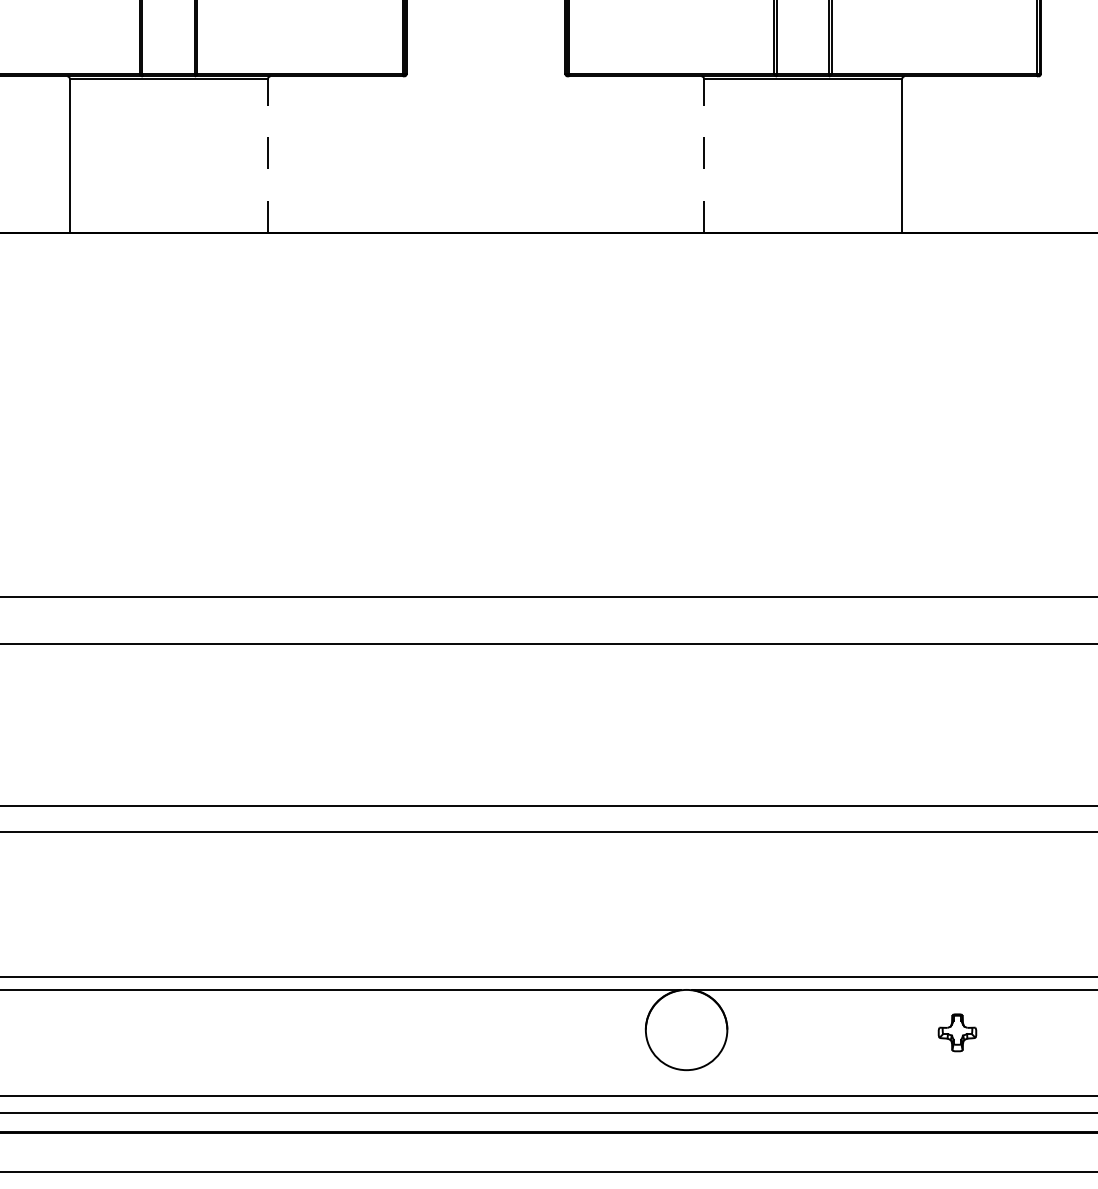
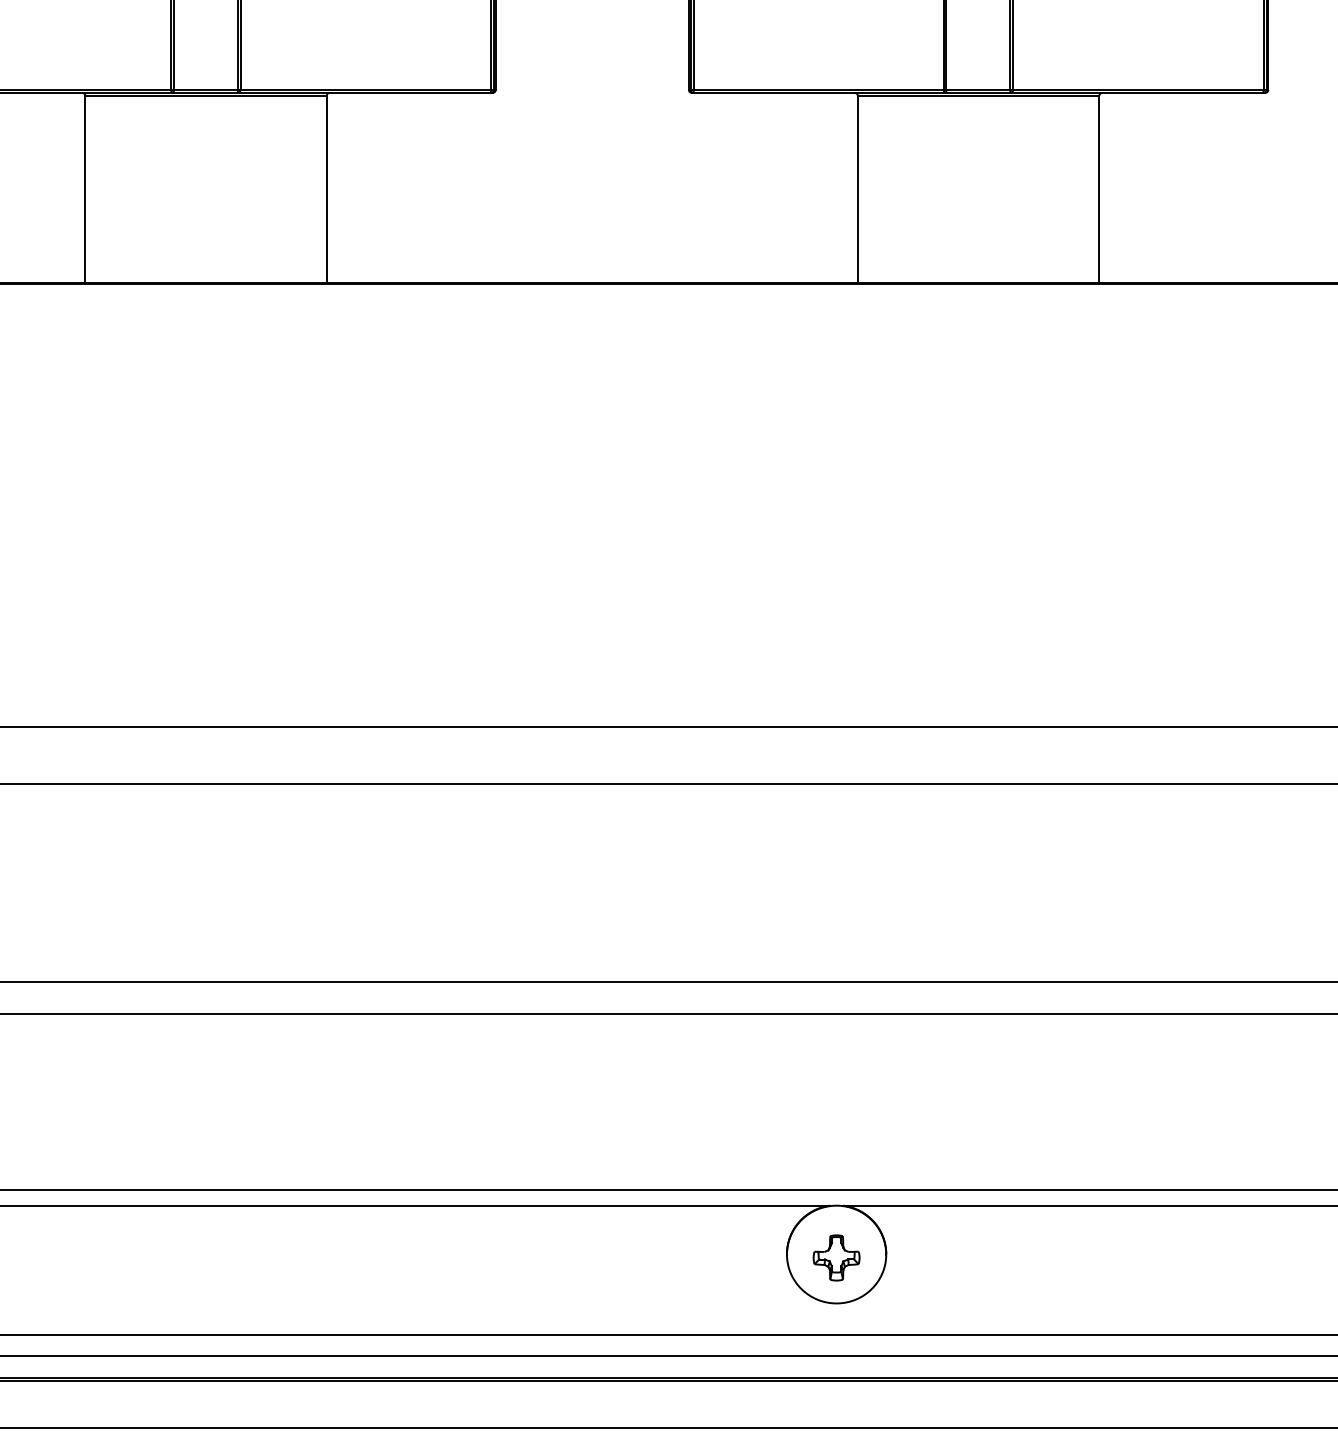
line: (267, 155) -> (326, 189), dashed -> solid
line: (703, 155) -> (857, 189), dashed -> solid
part: (957, 1032) -> (836, 1257), moved

